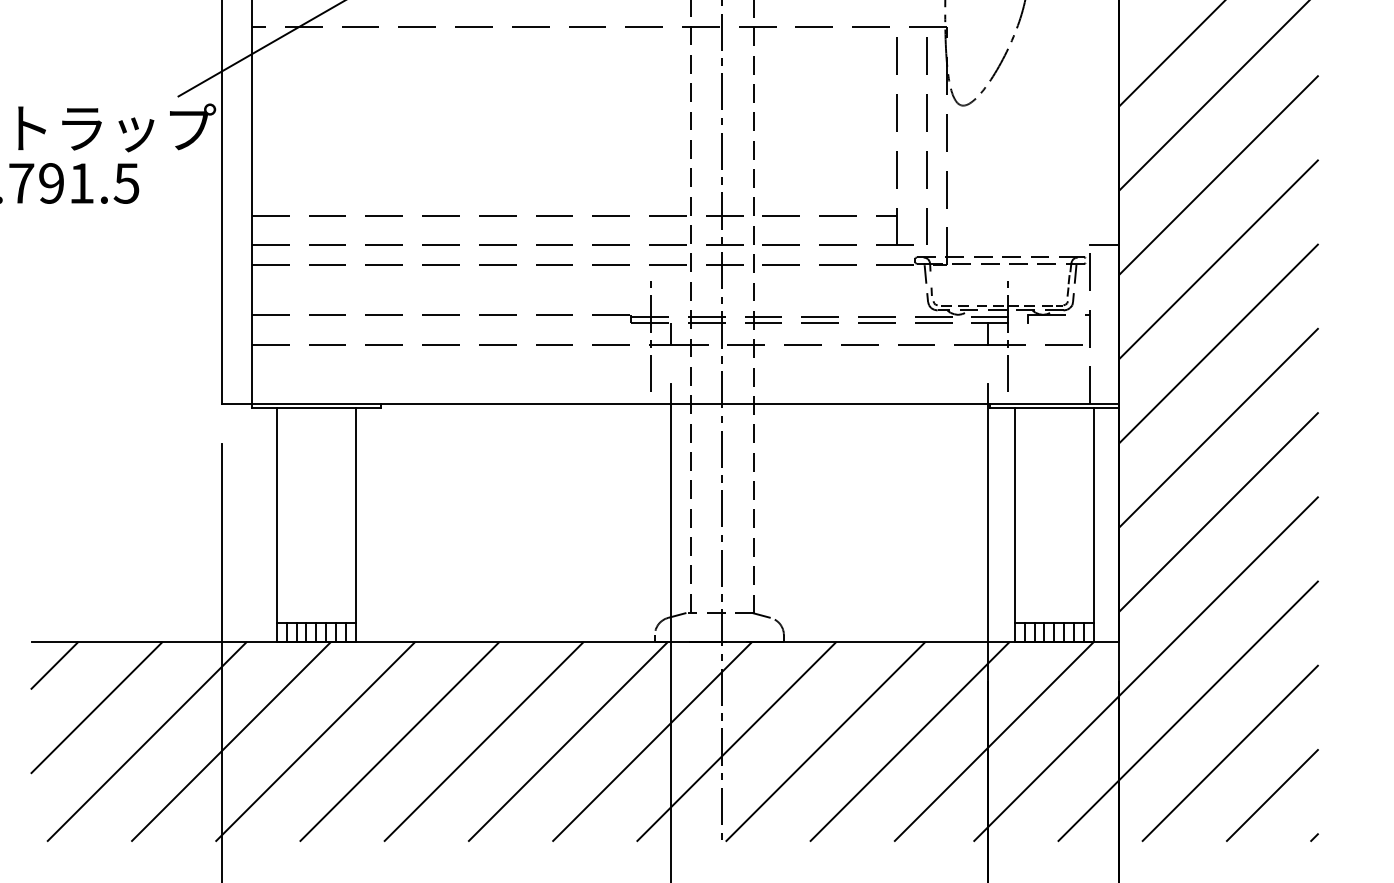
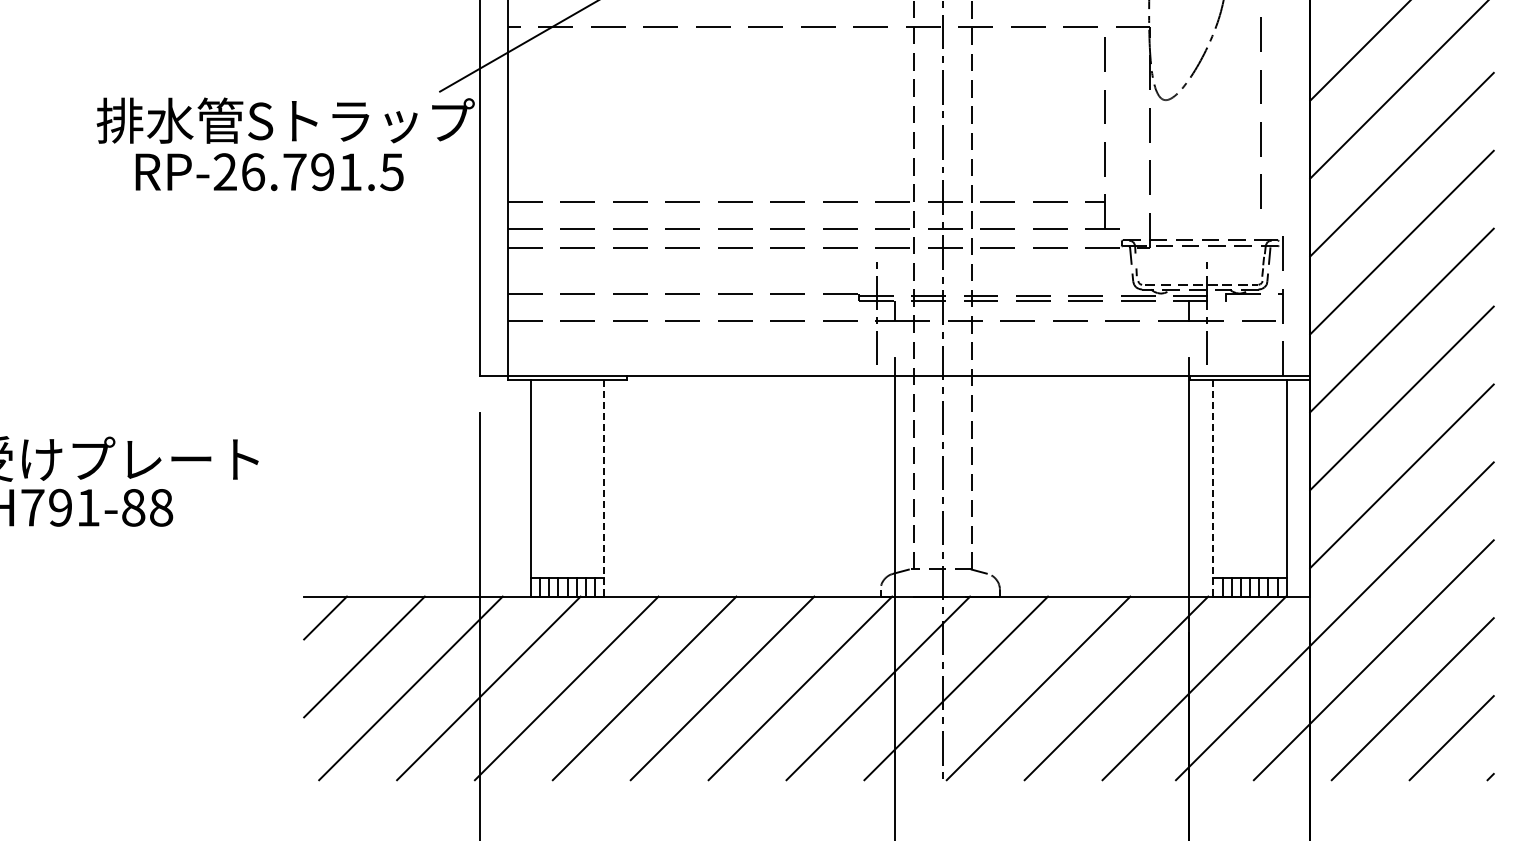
line: (926, 130) -> (1260, 103), moved
line: (1104, 245) -> (1296, 229), removed
line: (356, 525) -> (604, 488), solid -> dashed
line: (1014, 525) -> (1213, 488), solid -> dashed

